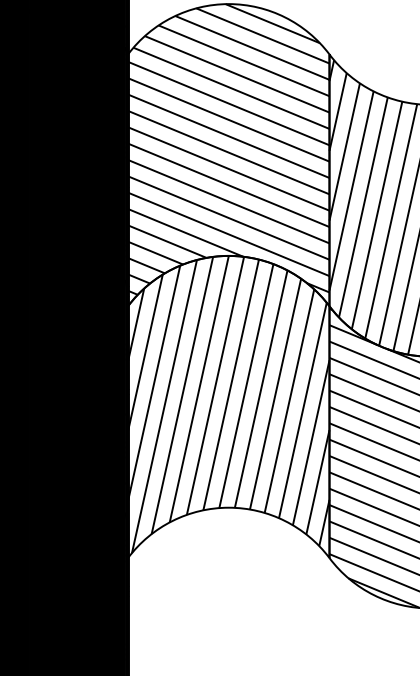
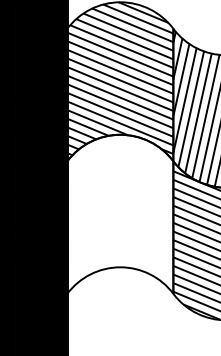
hatch: (229, 403) -> (120, 212), removed

